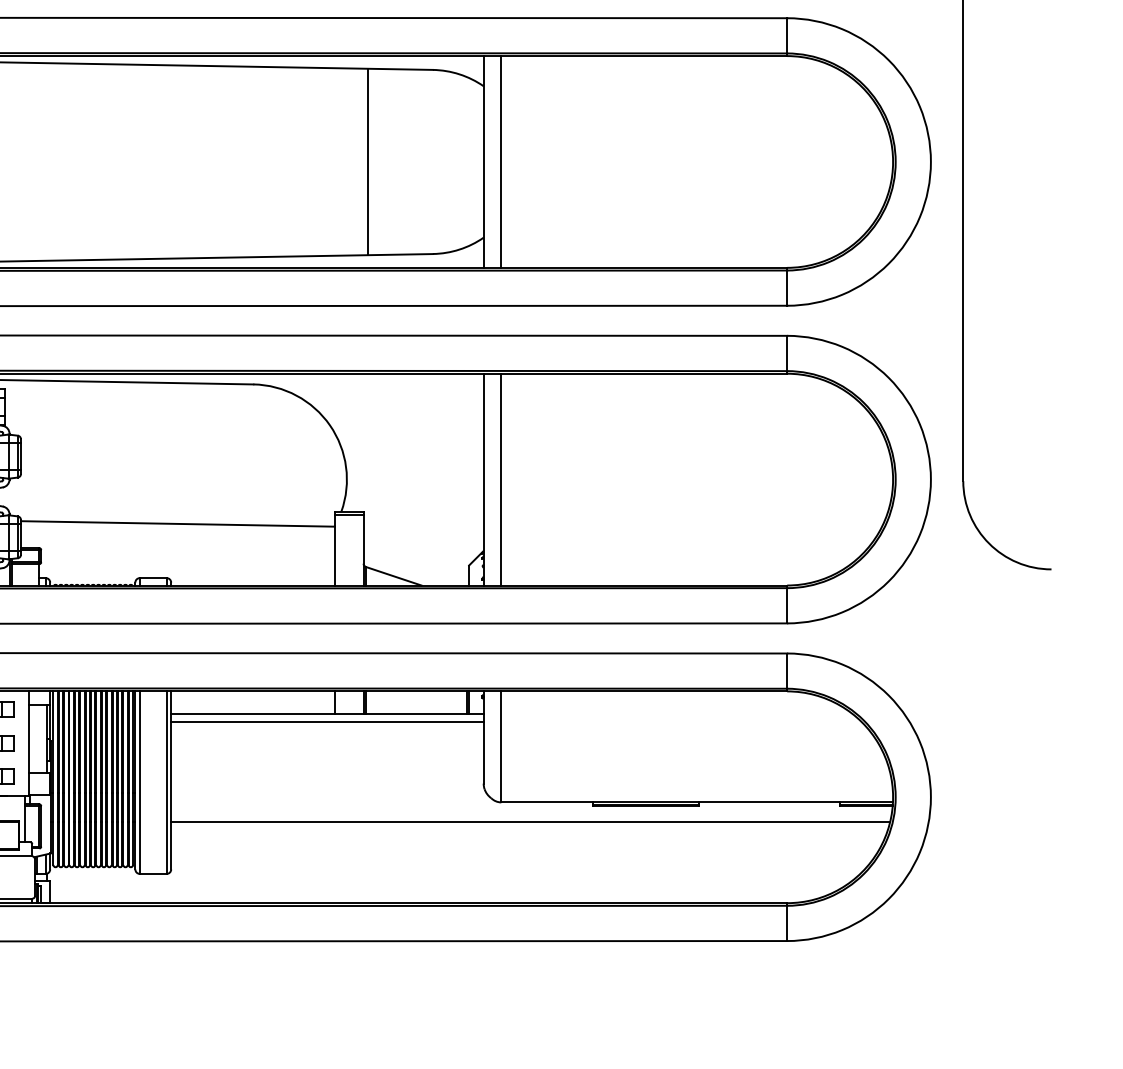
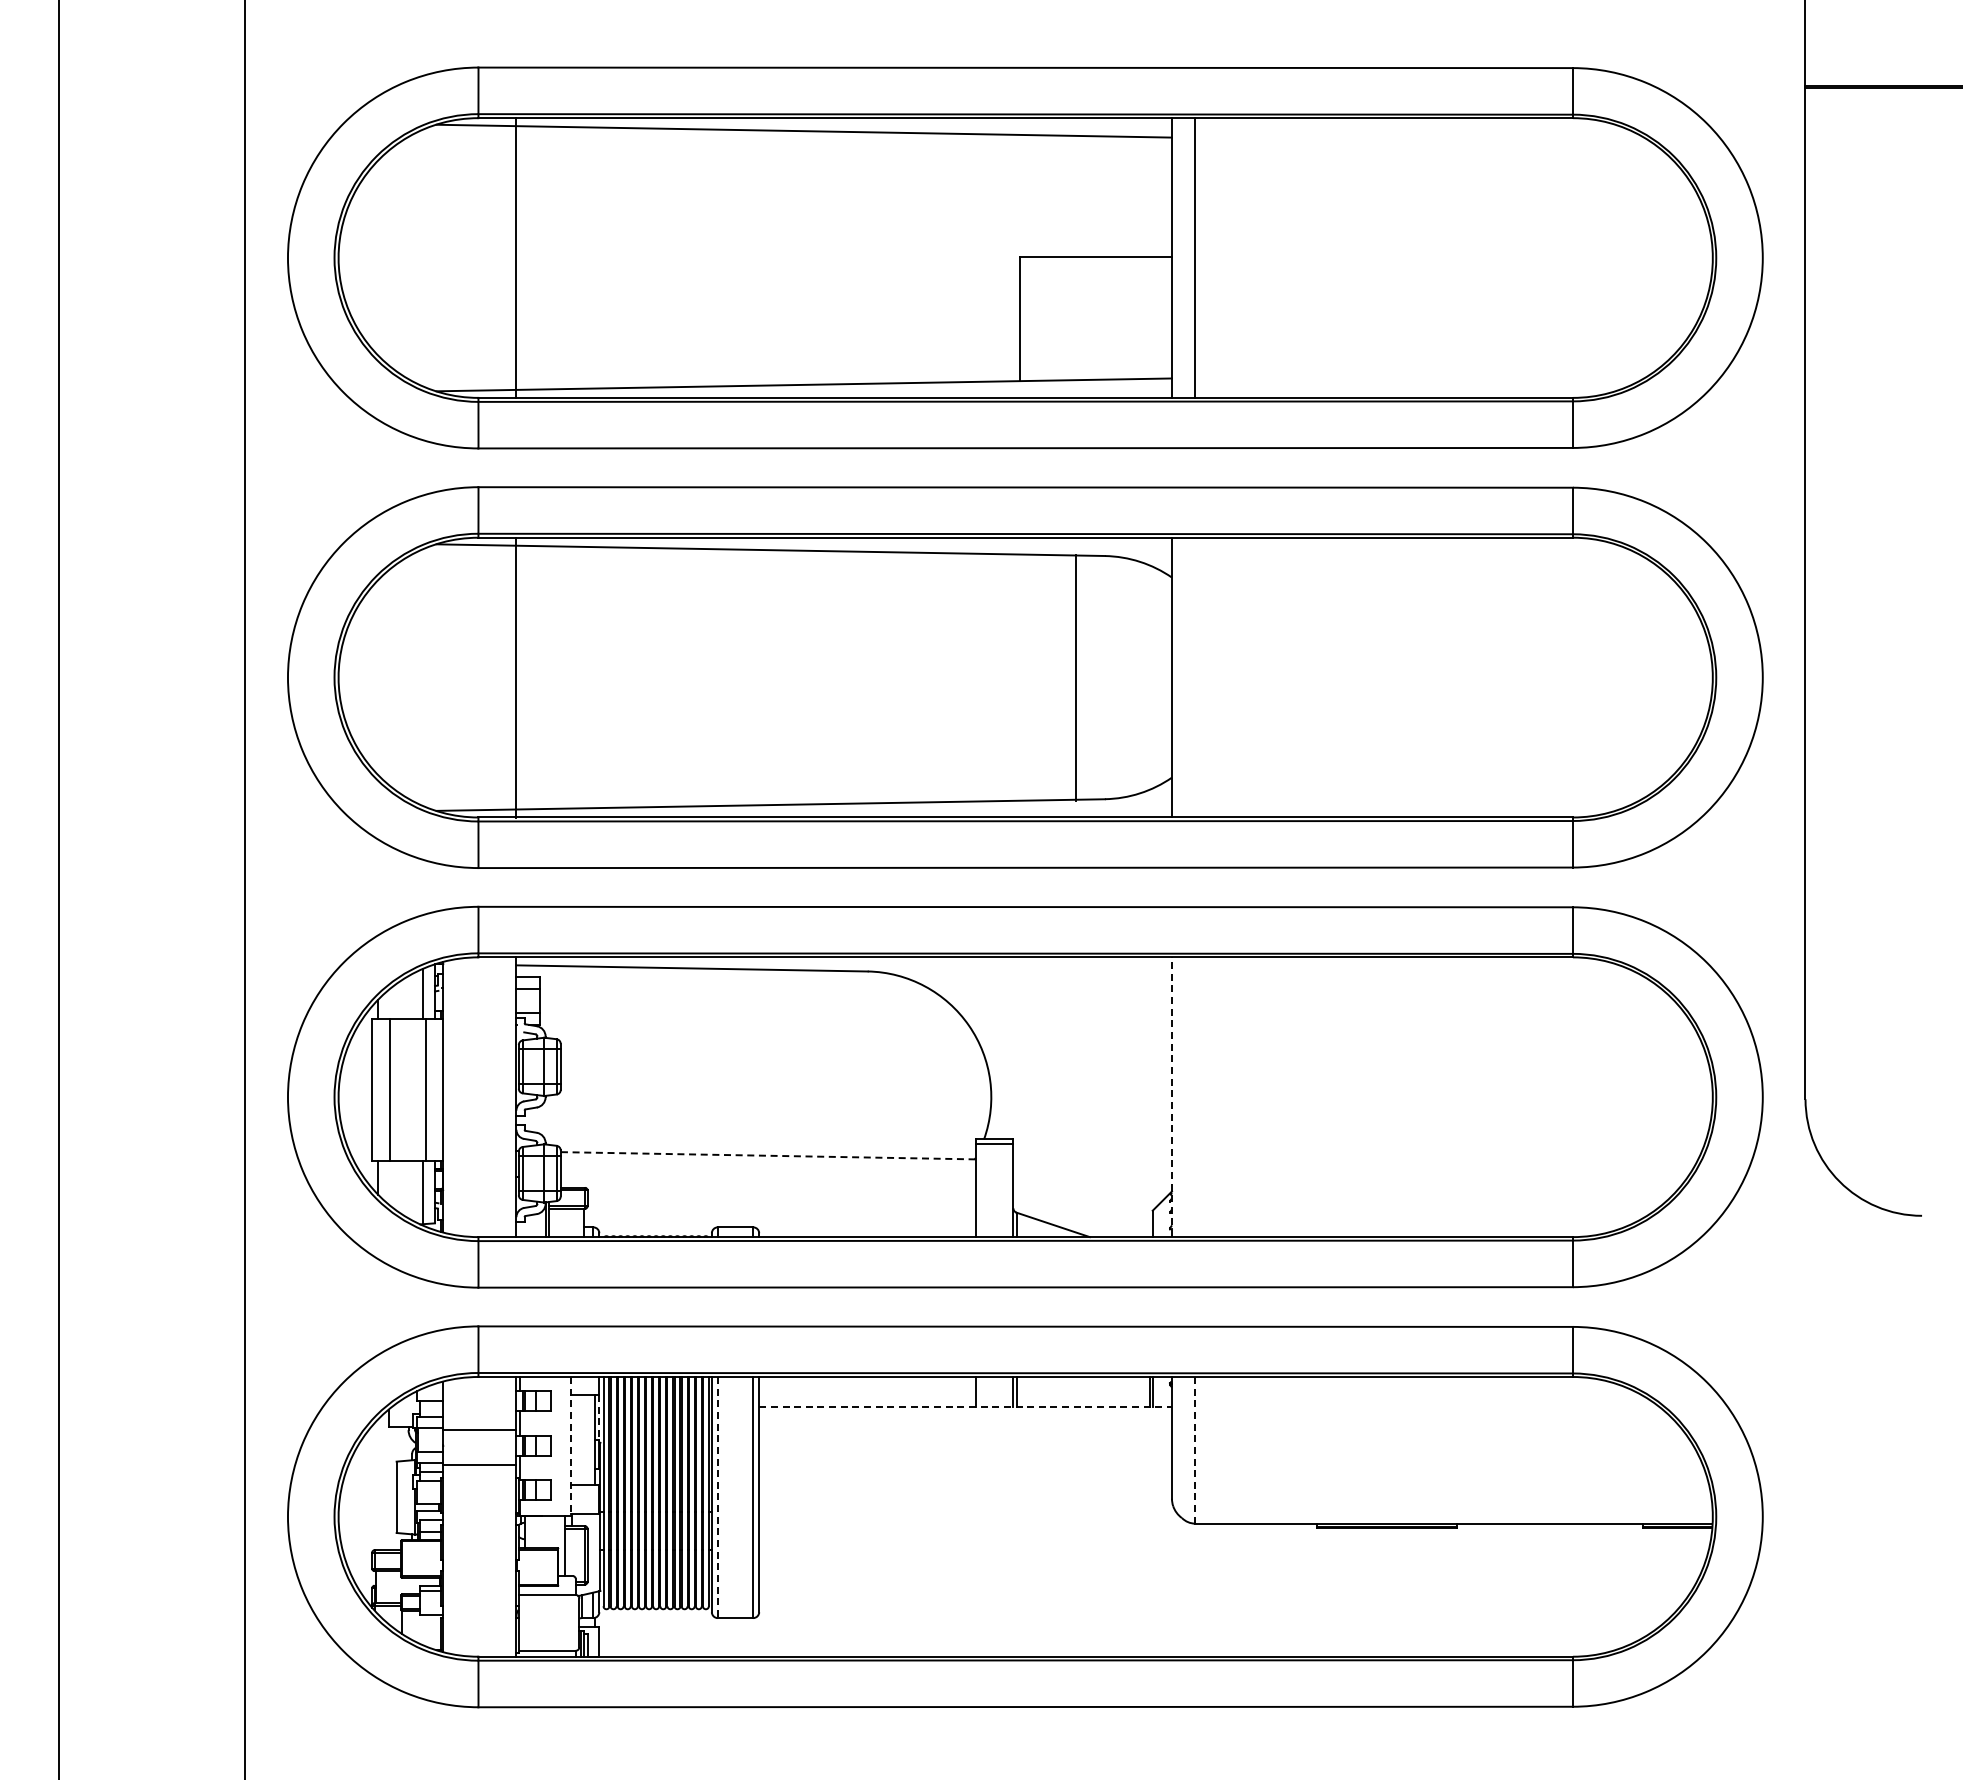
line: (368, 161) -> (1075, 677), moved
line: (501, 161) -> (1195, 677), removed
line: (483, 479) -> (1171, 1097), solid -> dashed
line: (501, 479) -> (1195, 1097), removed
line: (177, 523) -> (767, 1155), solid -> dashed
line: (328, 713) -> (966, 1406), solid -> dashed
line: (327, 721) -> (965, 1416), removed
line: (50, 722) -> (599, 1417), solid -> dashed
line: (29, 744) -> (571, 1446), solid -> dashed
line: (501, 747) -> (1195, 1450), solid -> dashed
line: (139, 782) -> (717, 1497), solid -> dashed
line: (530, 822) -> (1233, 1550), removed

